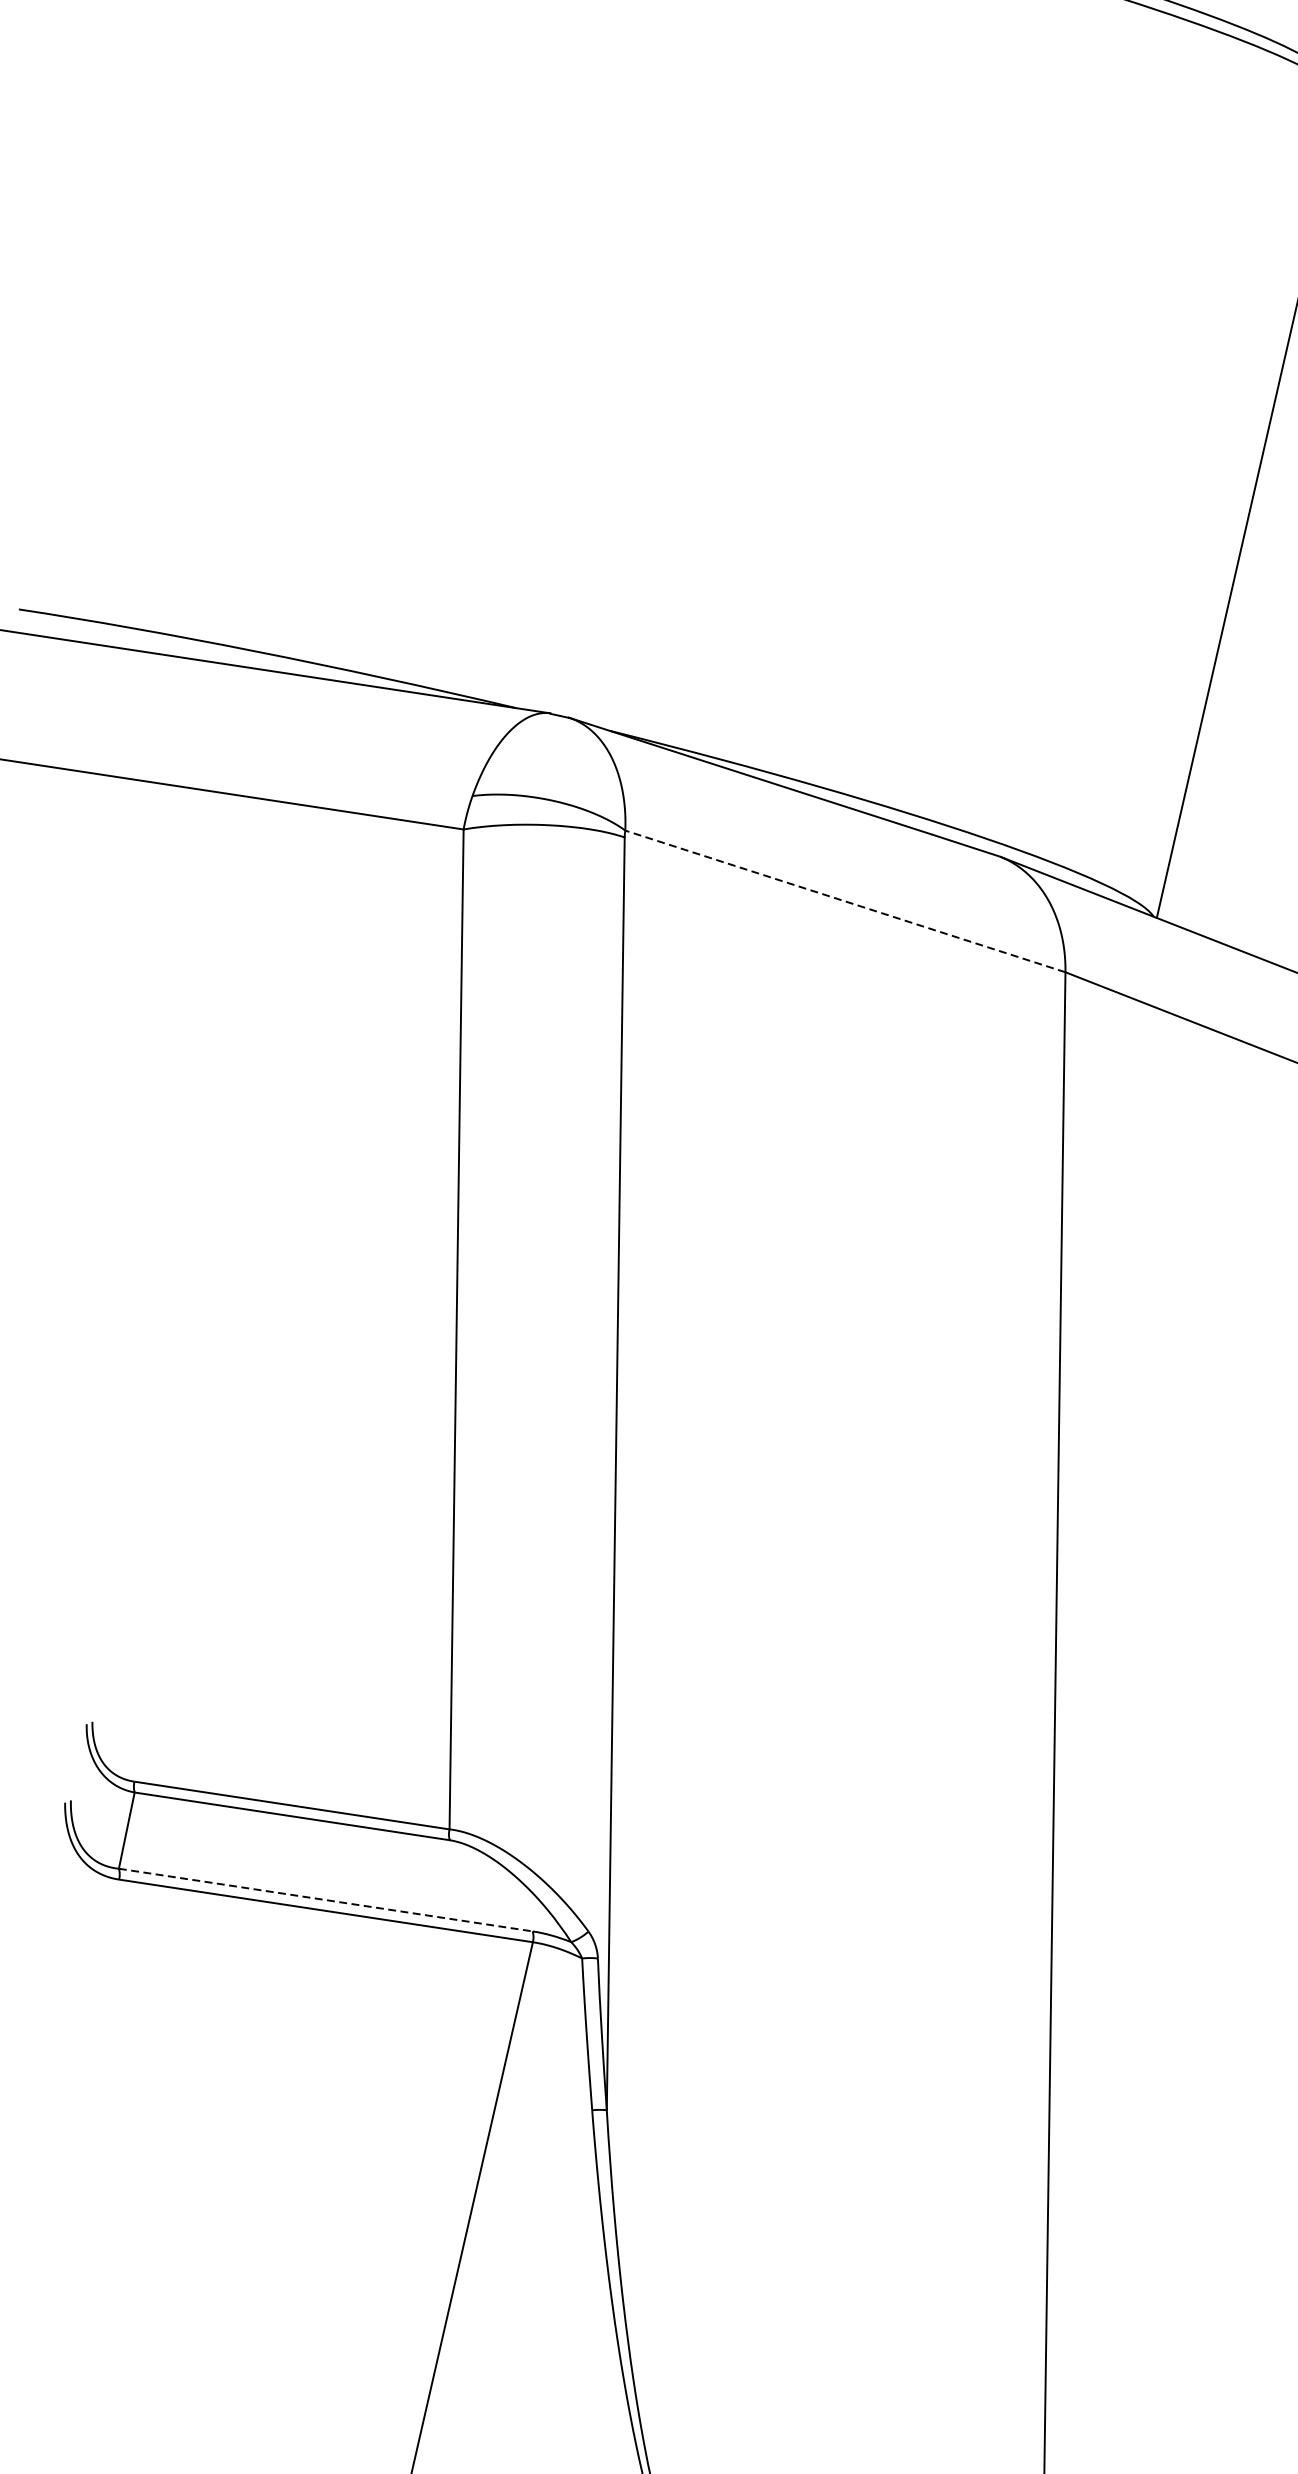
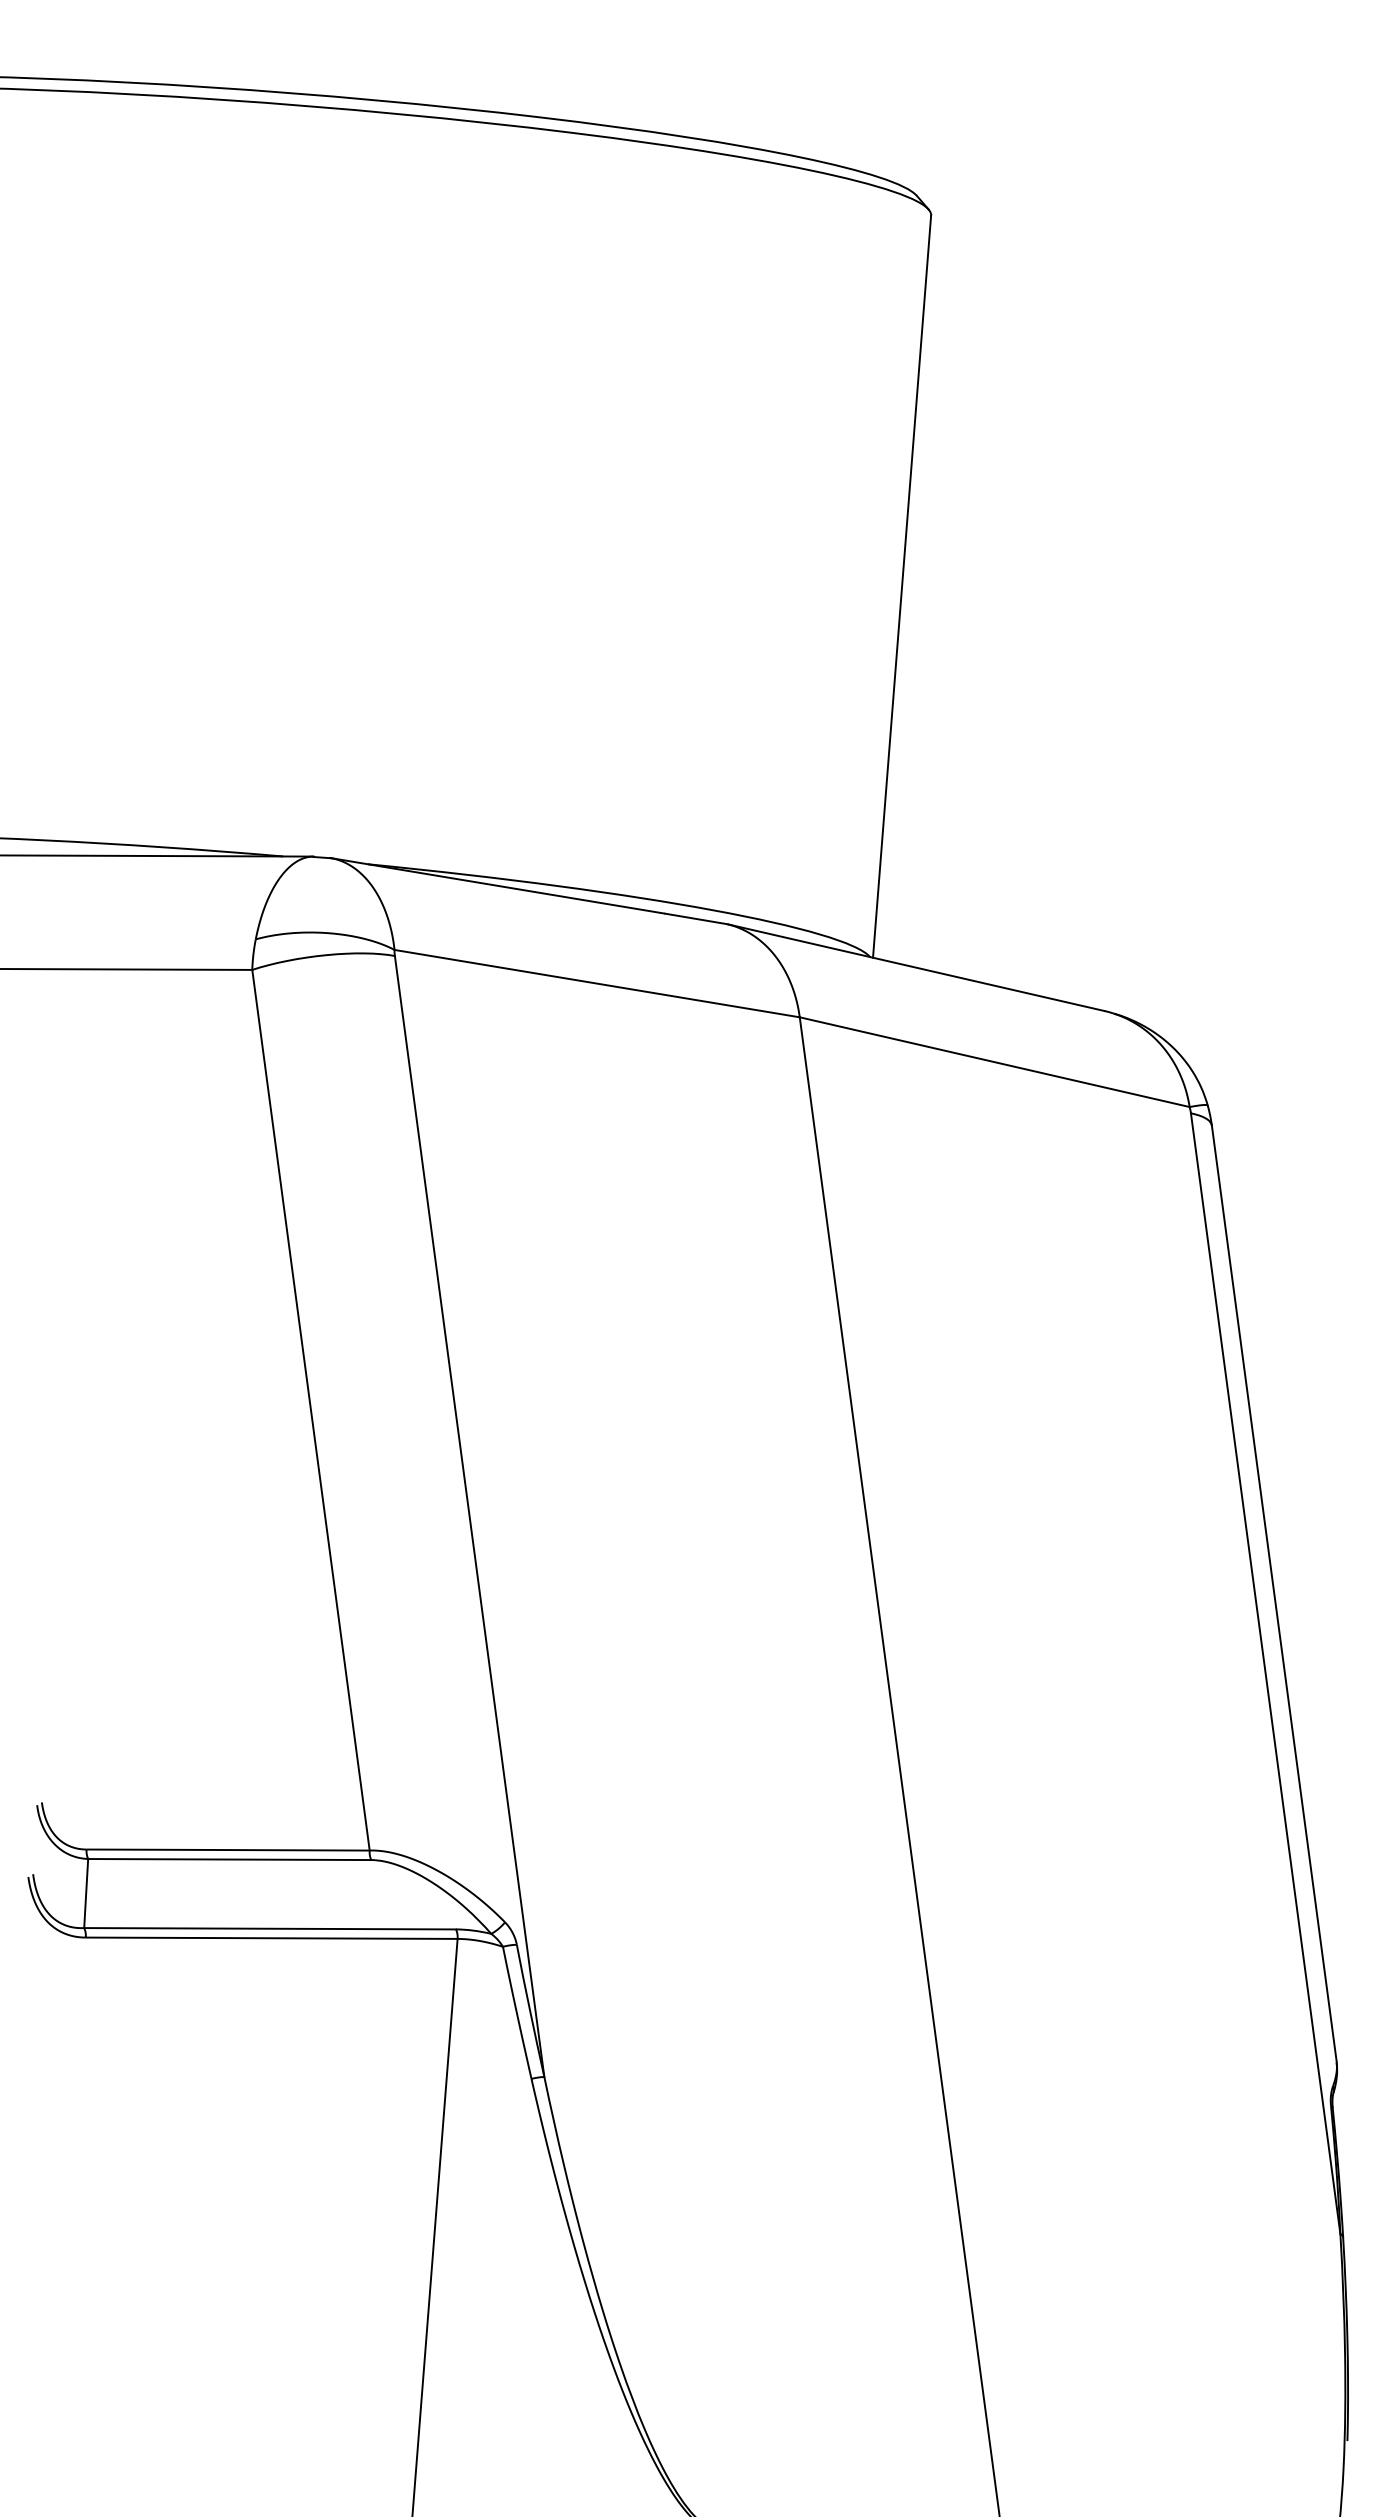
line: (844, 901) -> (596, 983), dashed -> solid
line: (326, 1899) -> (270, 1928), dashed -> solid

